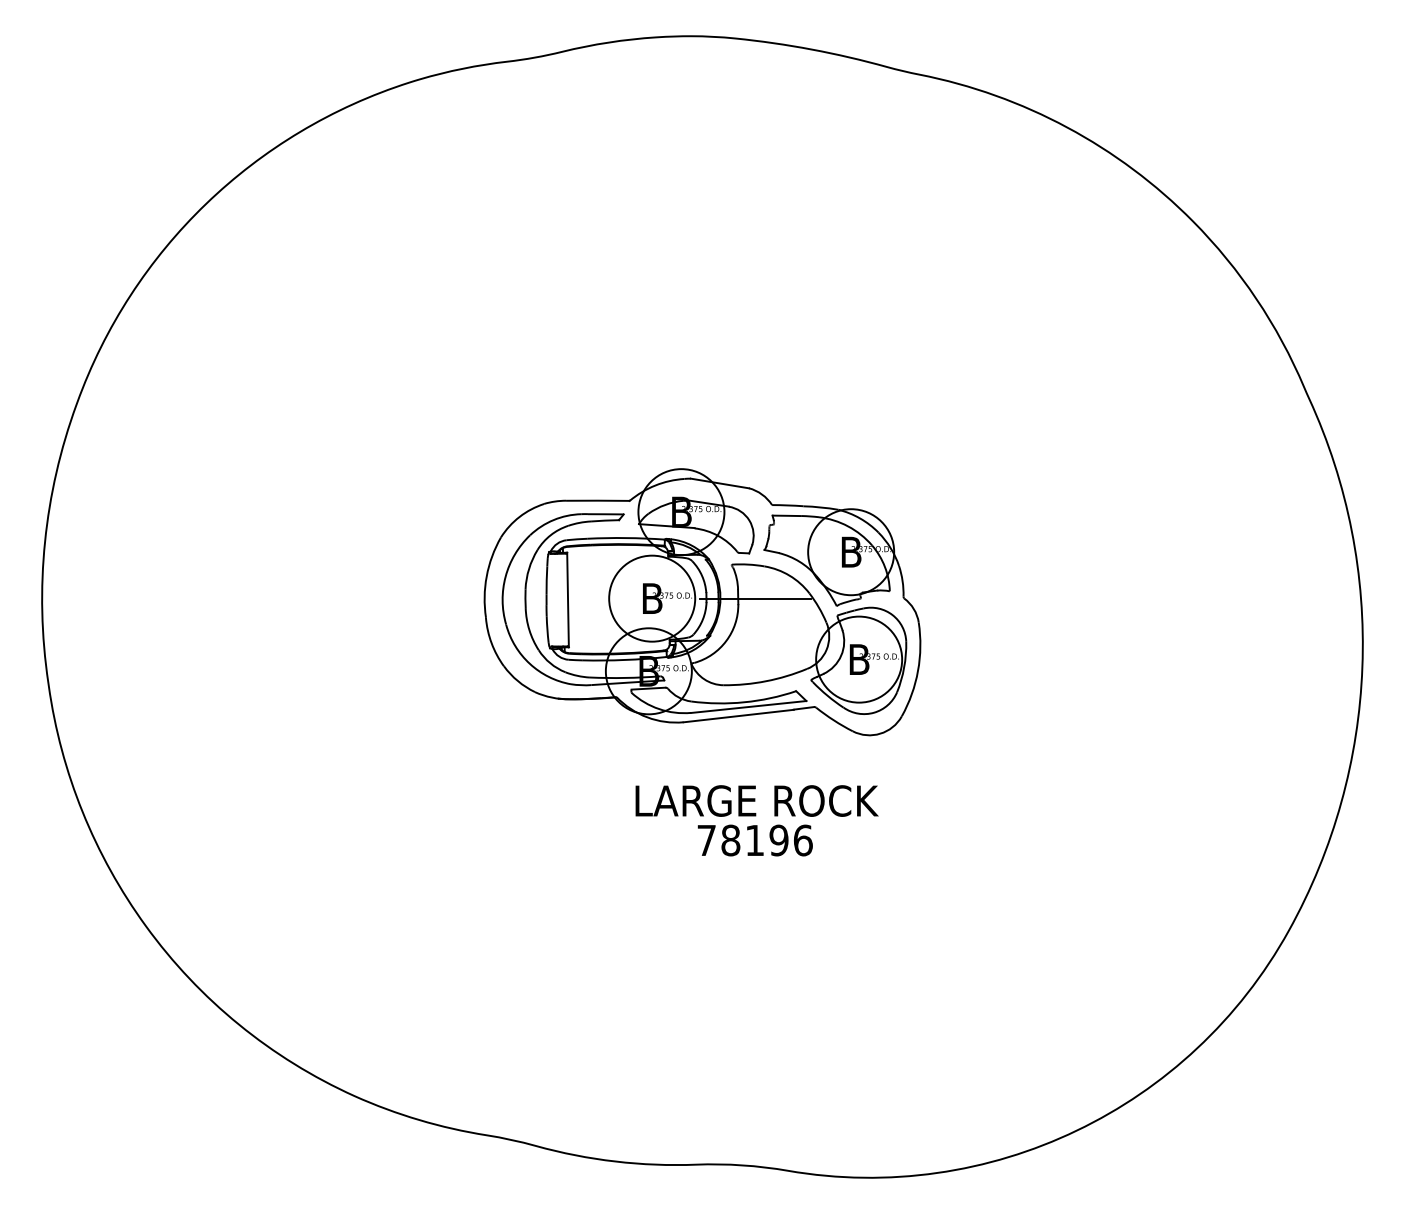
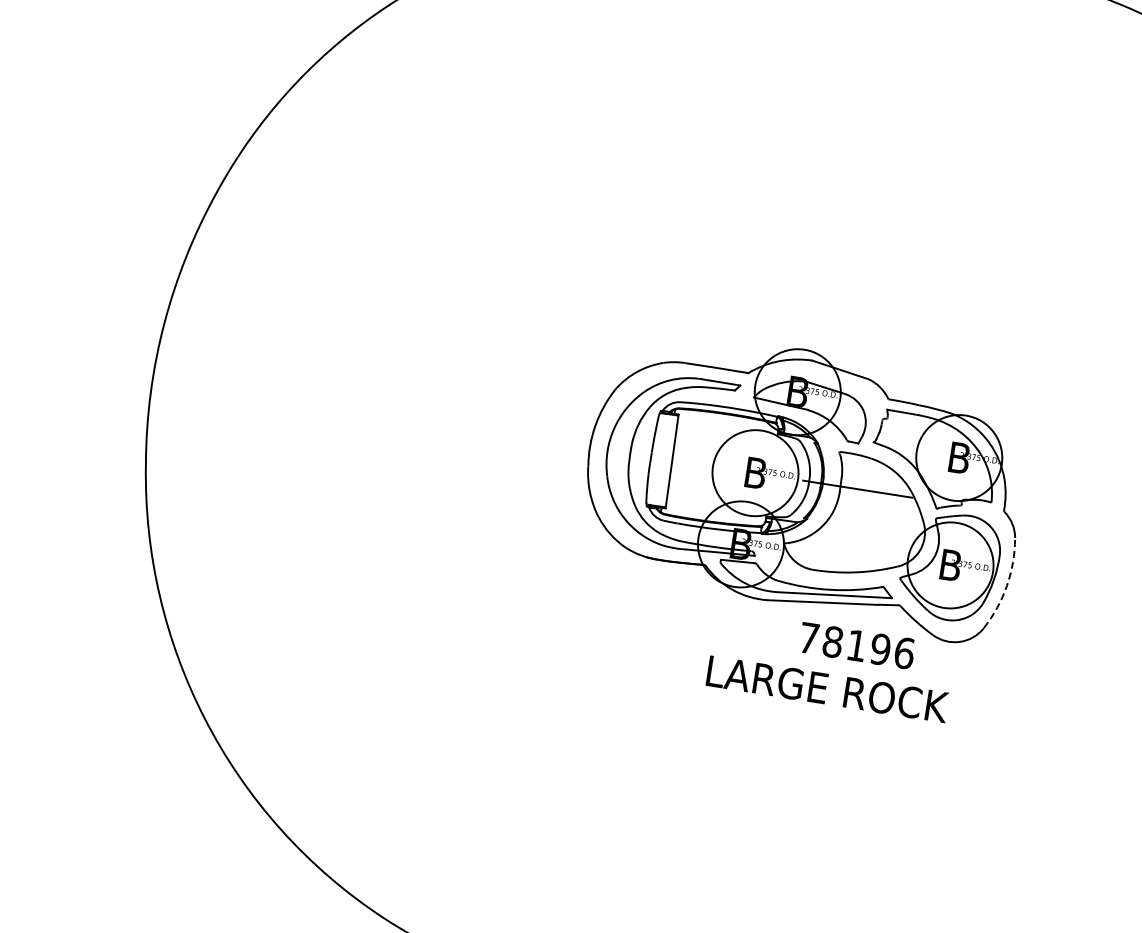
arc: (918, 670) -> (1007, 585), solid -> dashed
text: (754, 840) -> (856, 645), moved

